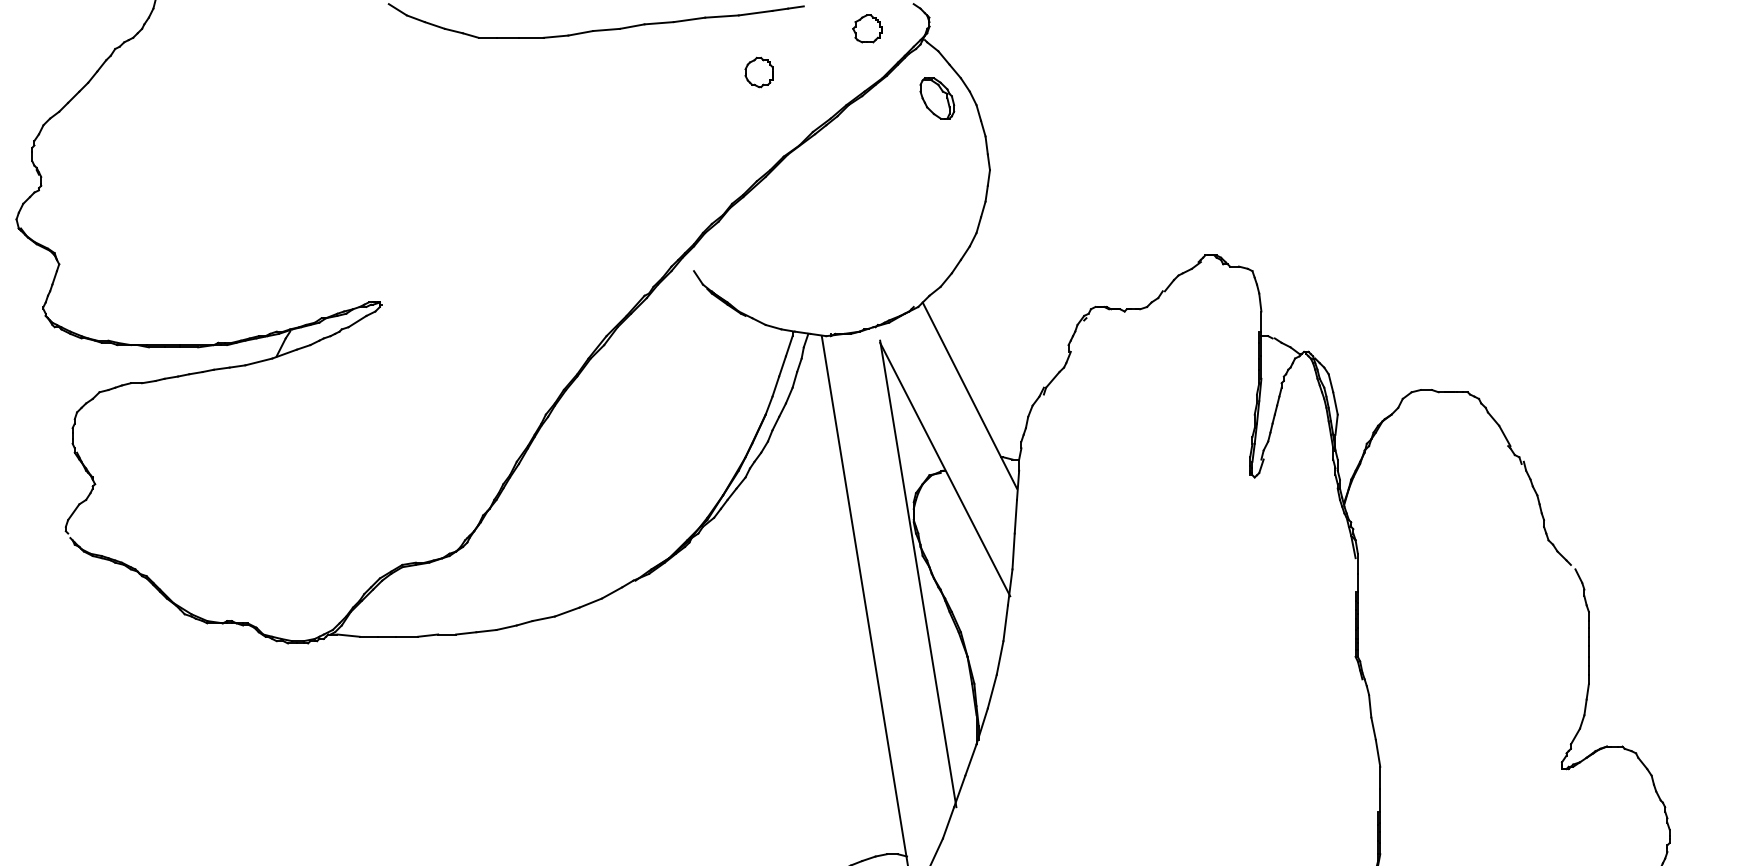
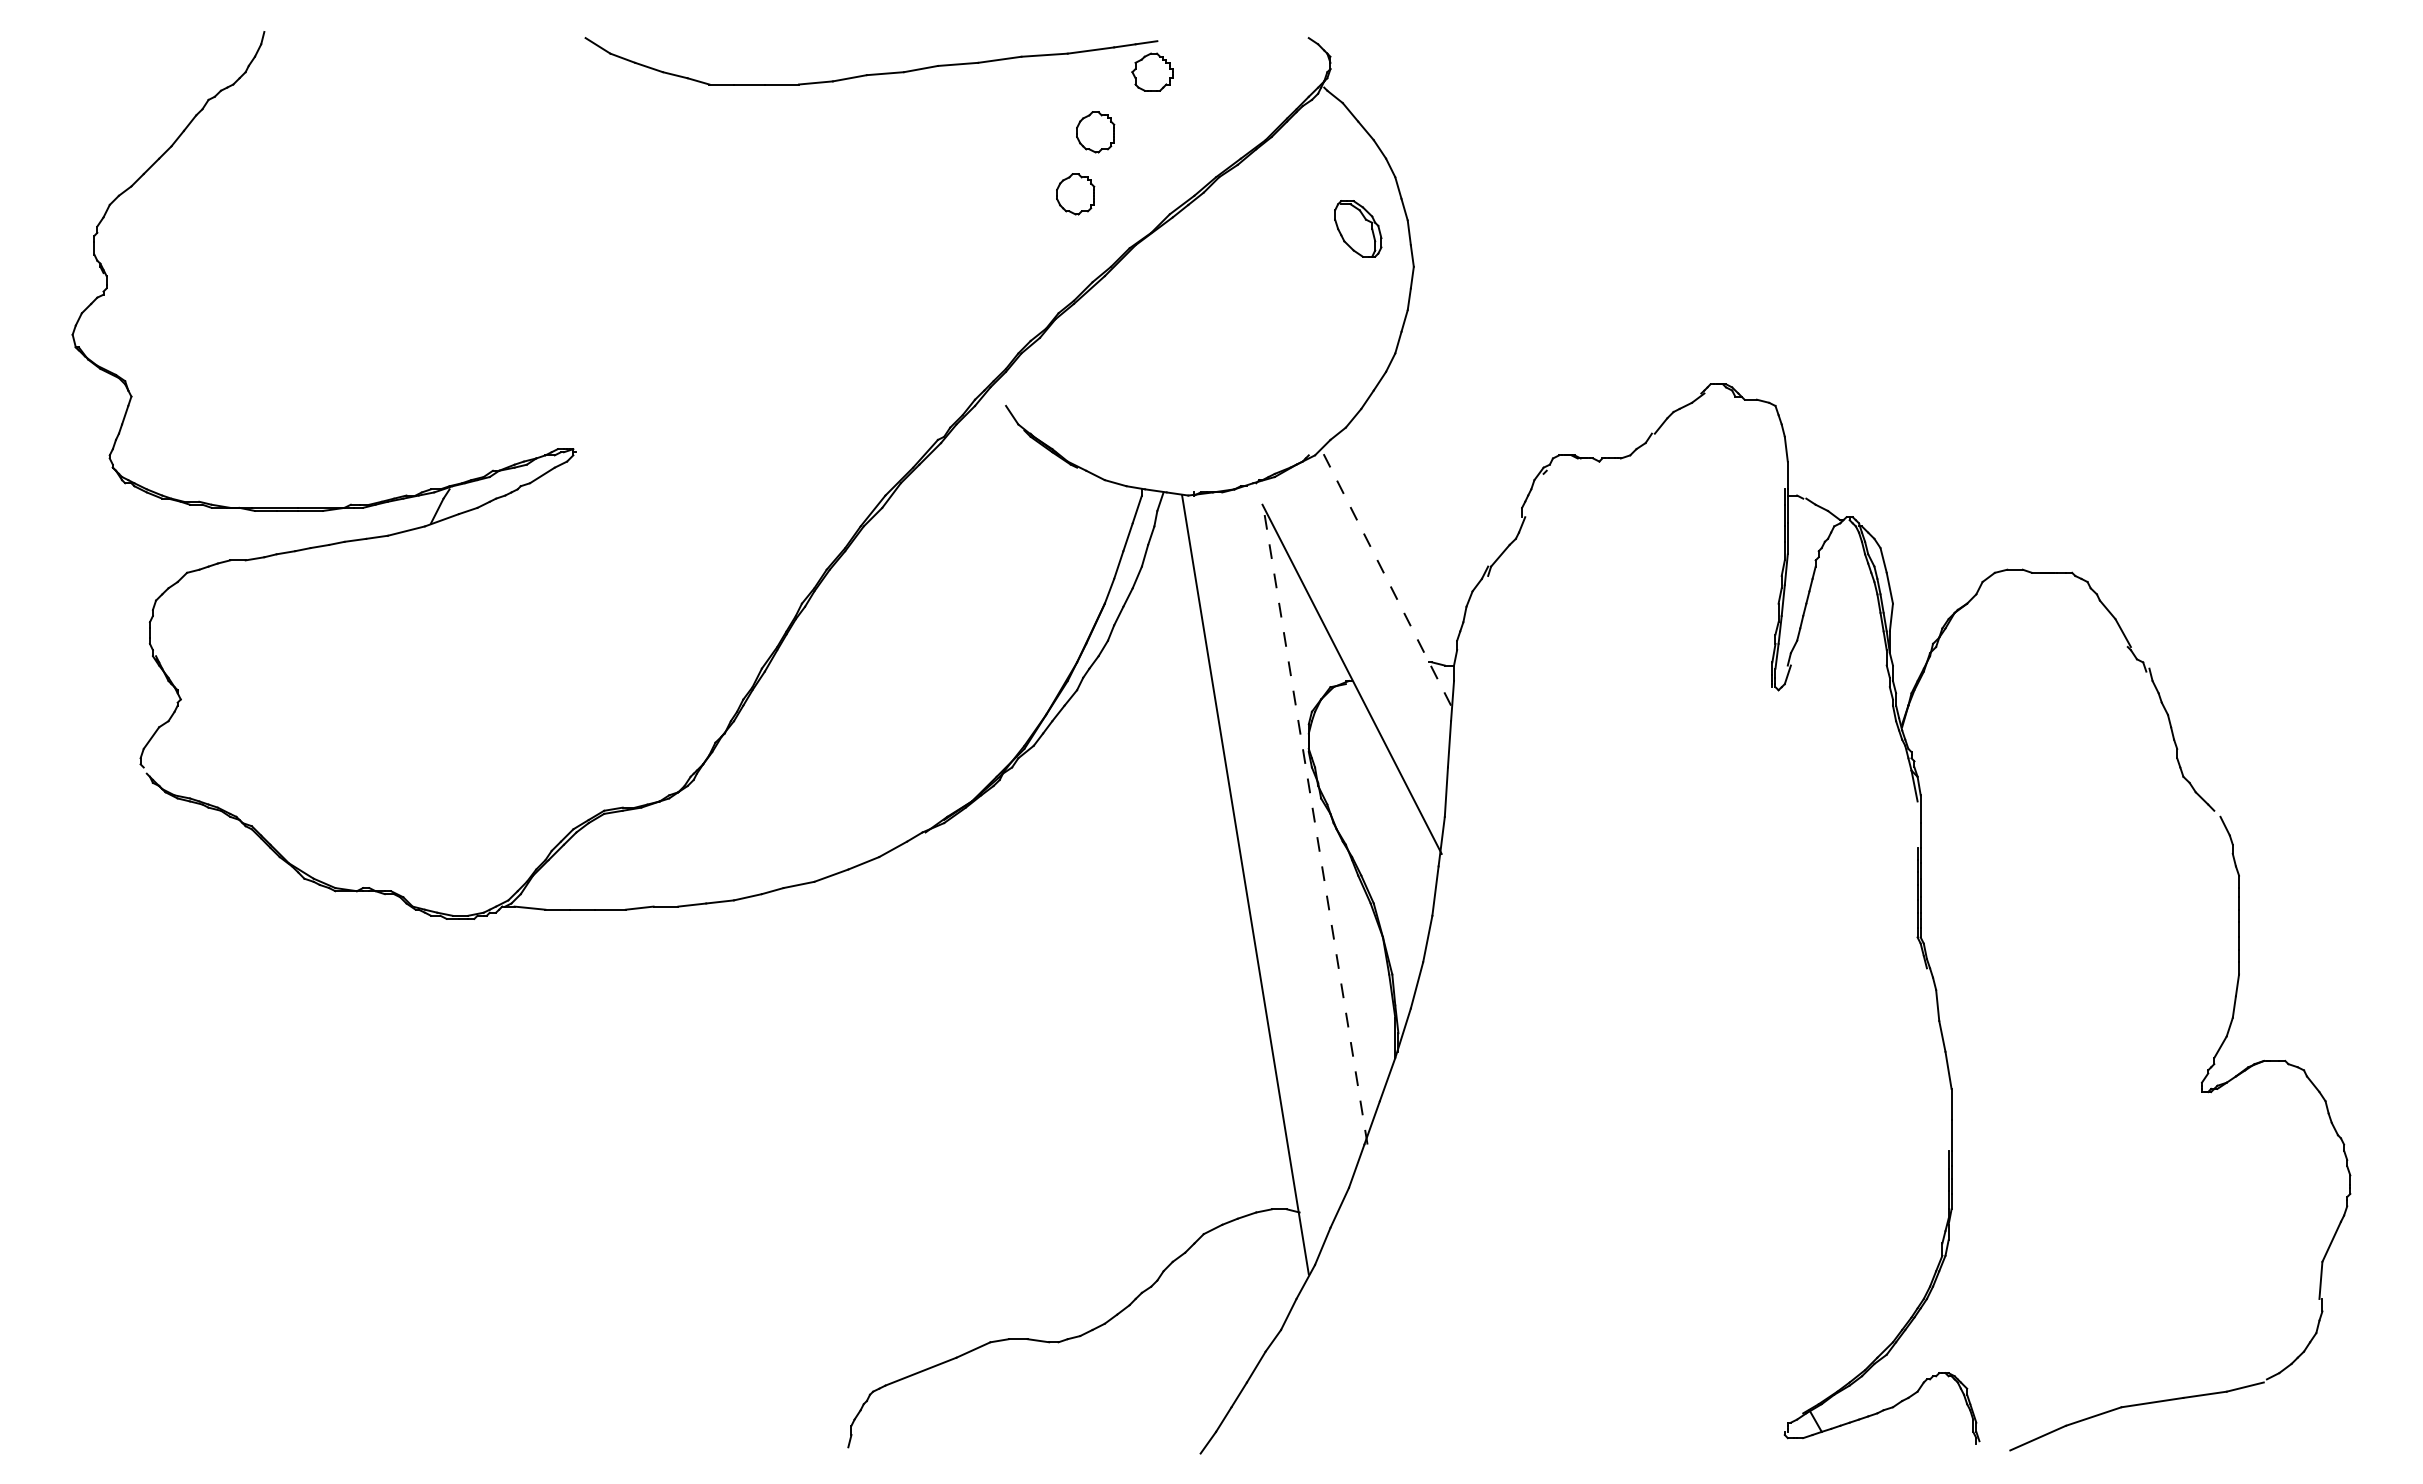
part: (867, 28) -> (1152, 71), moved
part: (937, 98) -> (1358, 228), moved
part: (744, 117) -> (1075, 194), added
line: (970, 395) -> (1386, 577), solid -> dashed
line: (918, 574) -> (1315, 823), solid -> dashed

